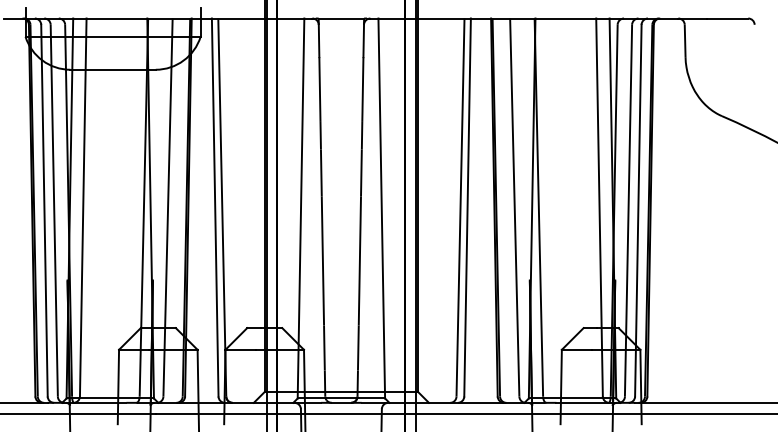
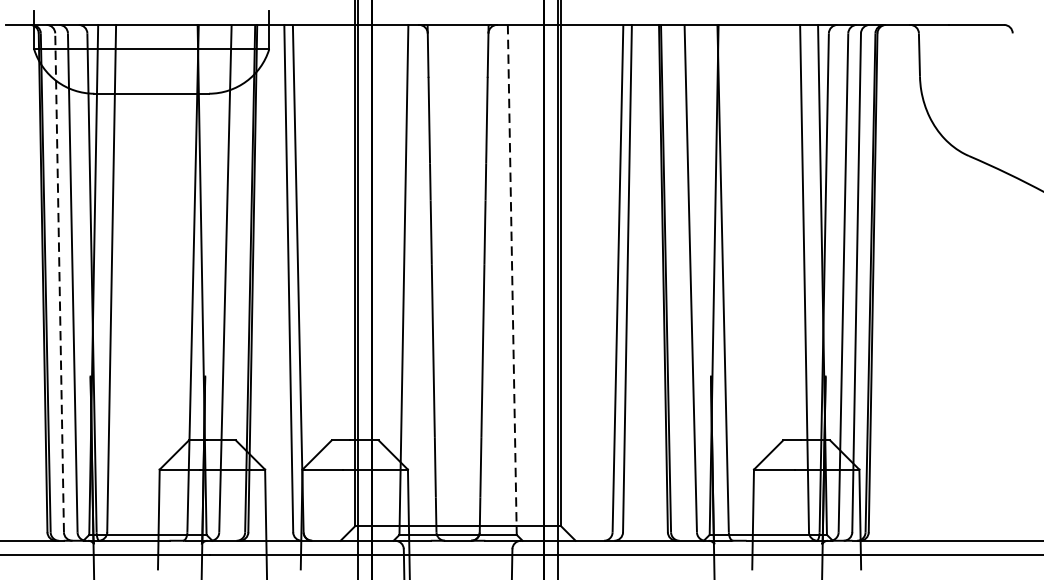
line: (381, 209) -> (511, 281), solid -> dashed
line: (44, 210) -> (59, 282), solid -> dashed

